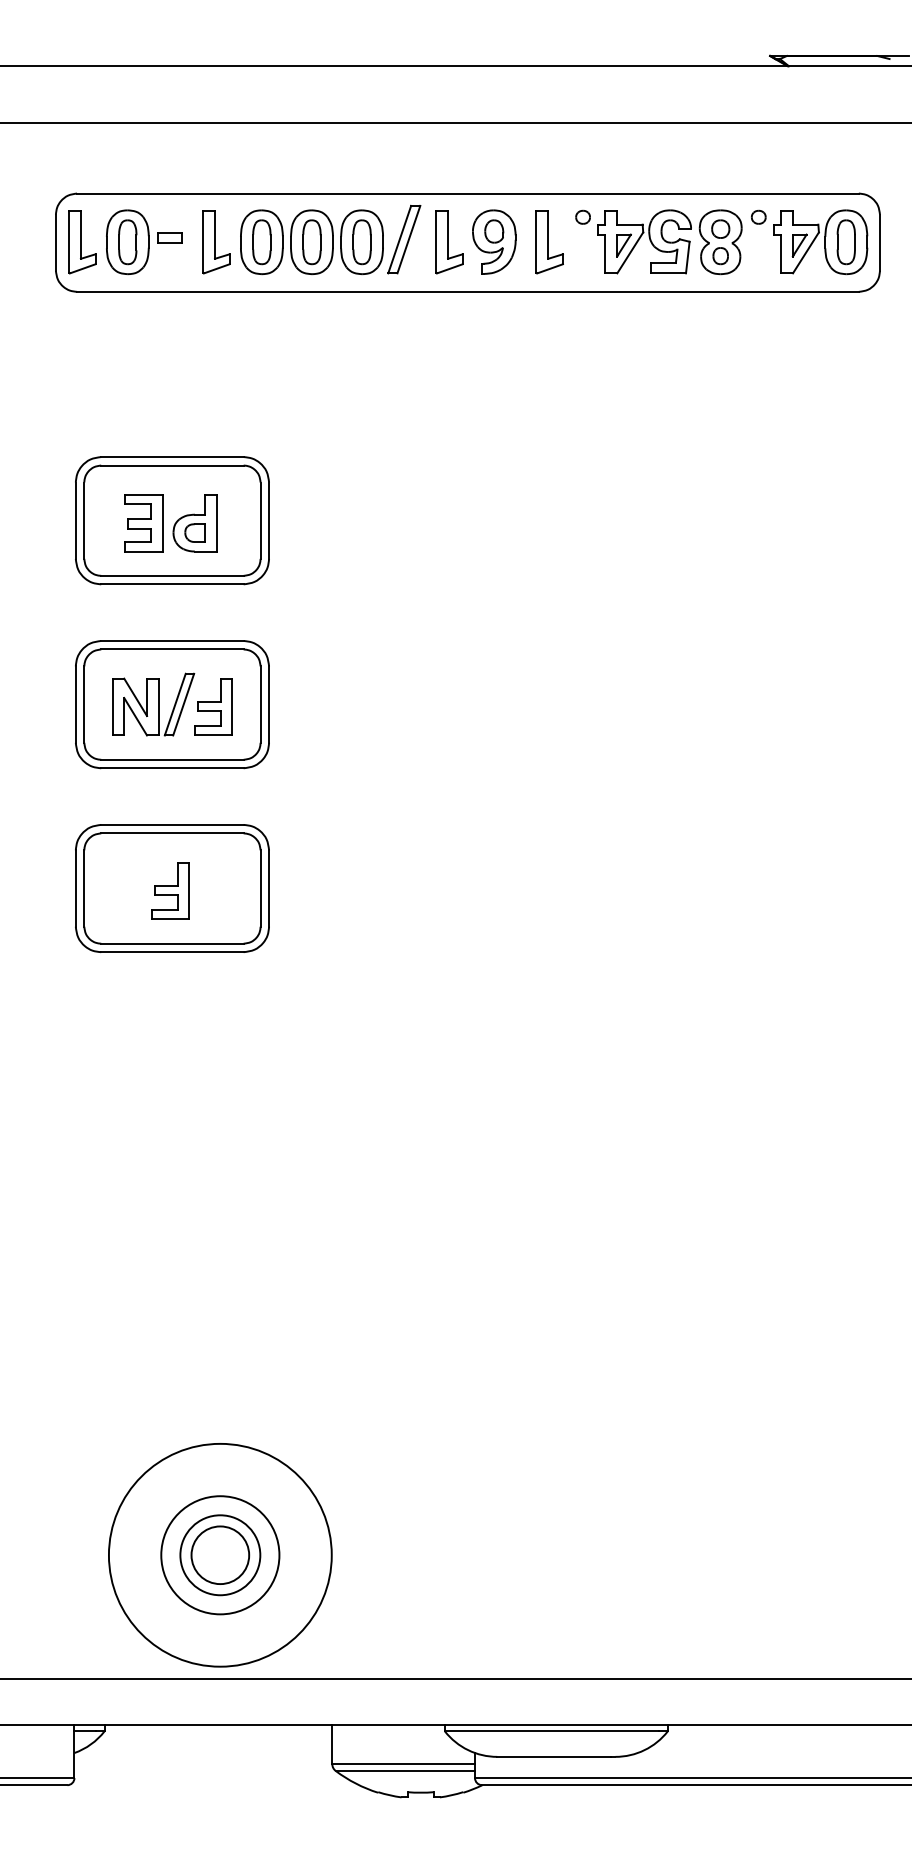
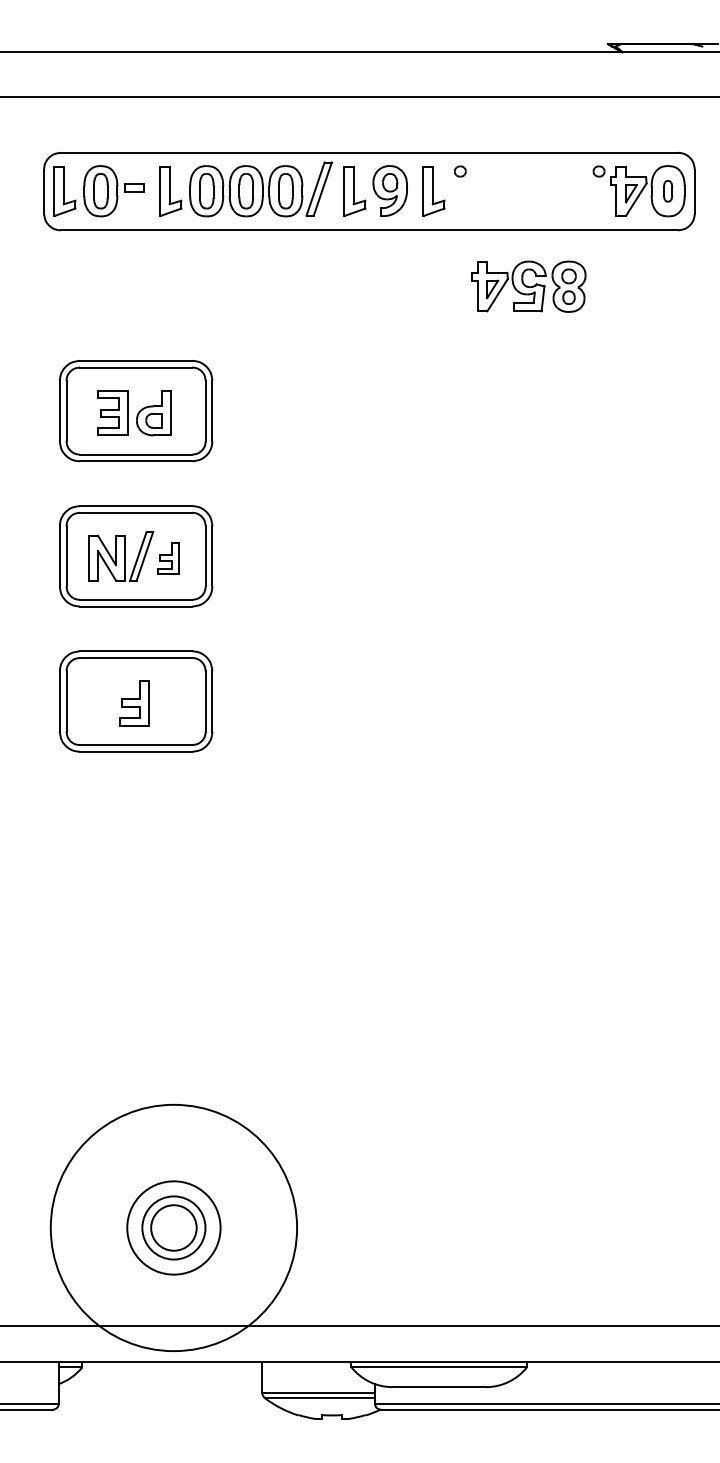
part: (669, 242) -> (528, 286), moved
part: (845, 242) -> (667, 191), size x0.6
part: (213, 706) -> (168, 557), size x0.7
circle: (219, 1554) -> (173, 1227), size x1.4

